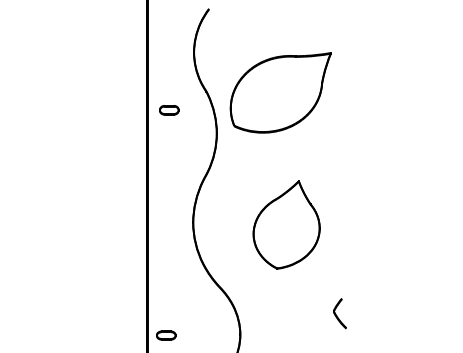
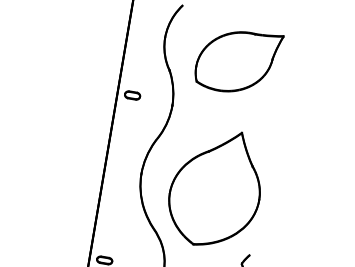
part: (280, 92) -> (238, 60), moved
part: (169, 110) -> (132, 95), moved
part: (286, 224) -> (215, 187), size x1.67

